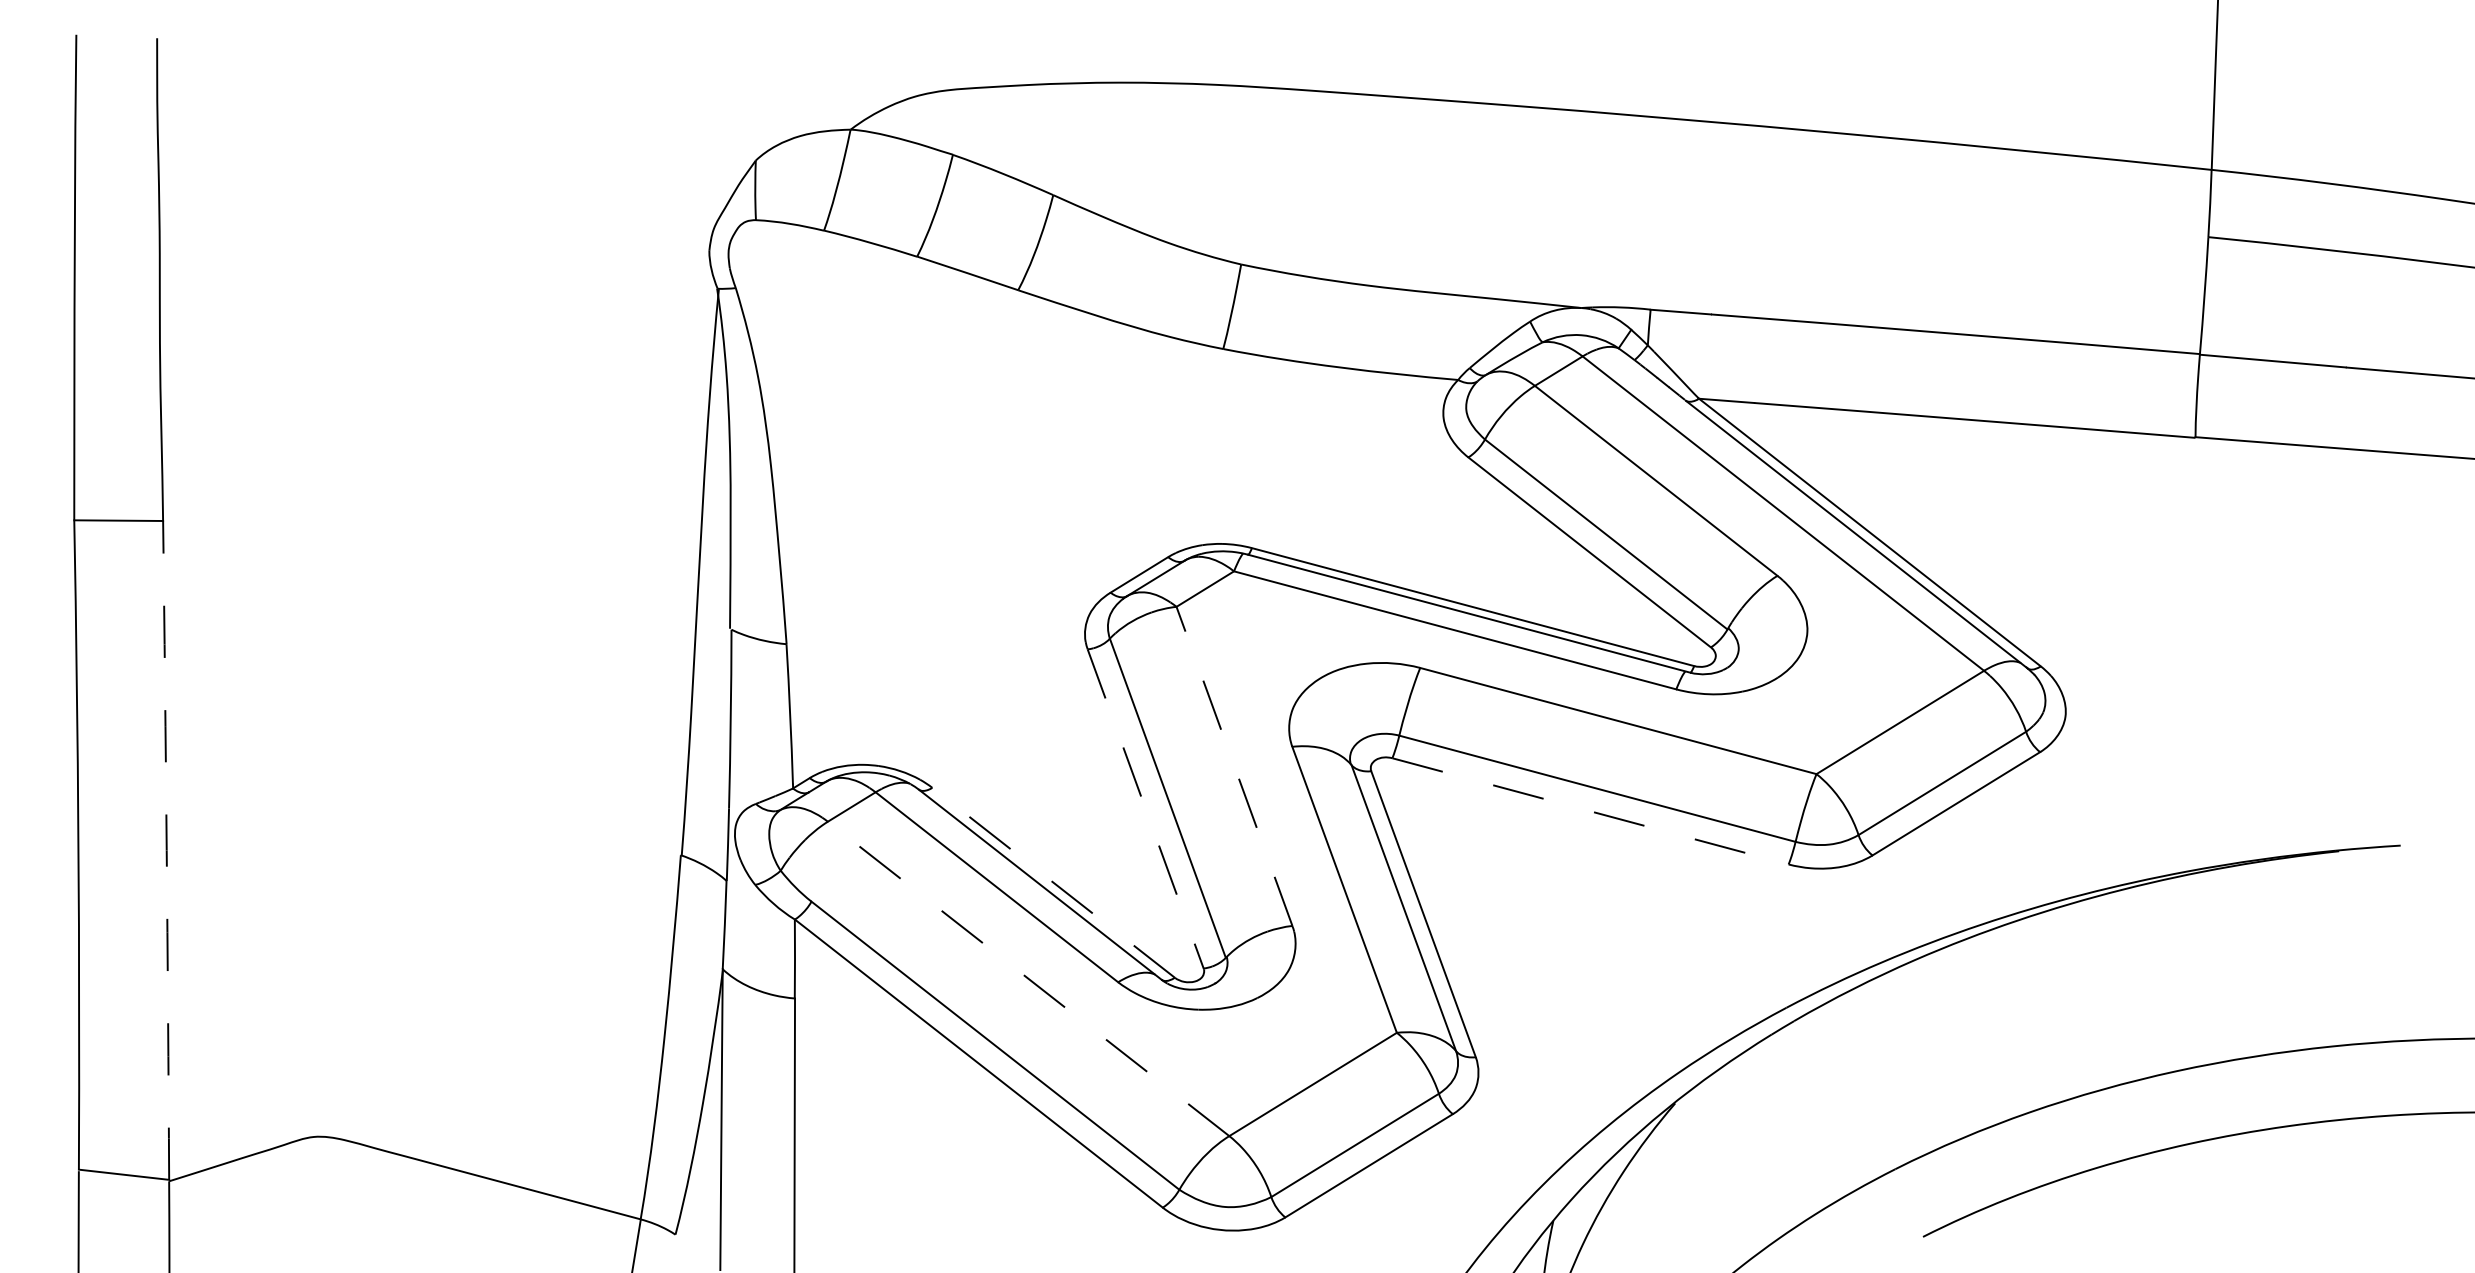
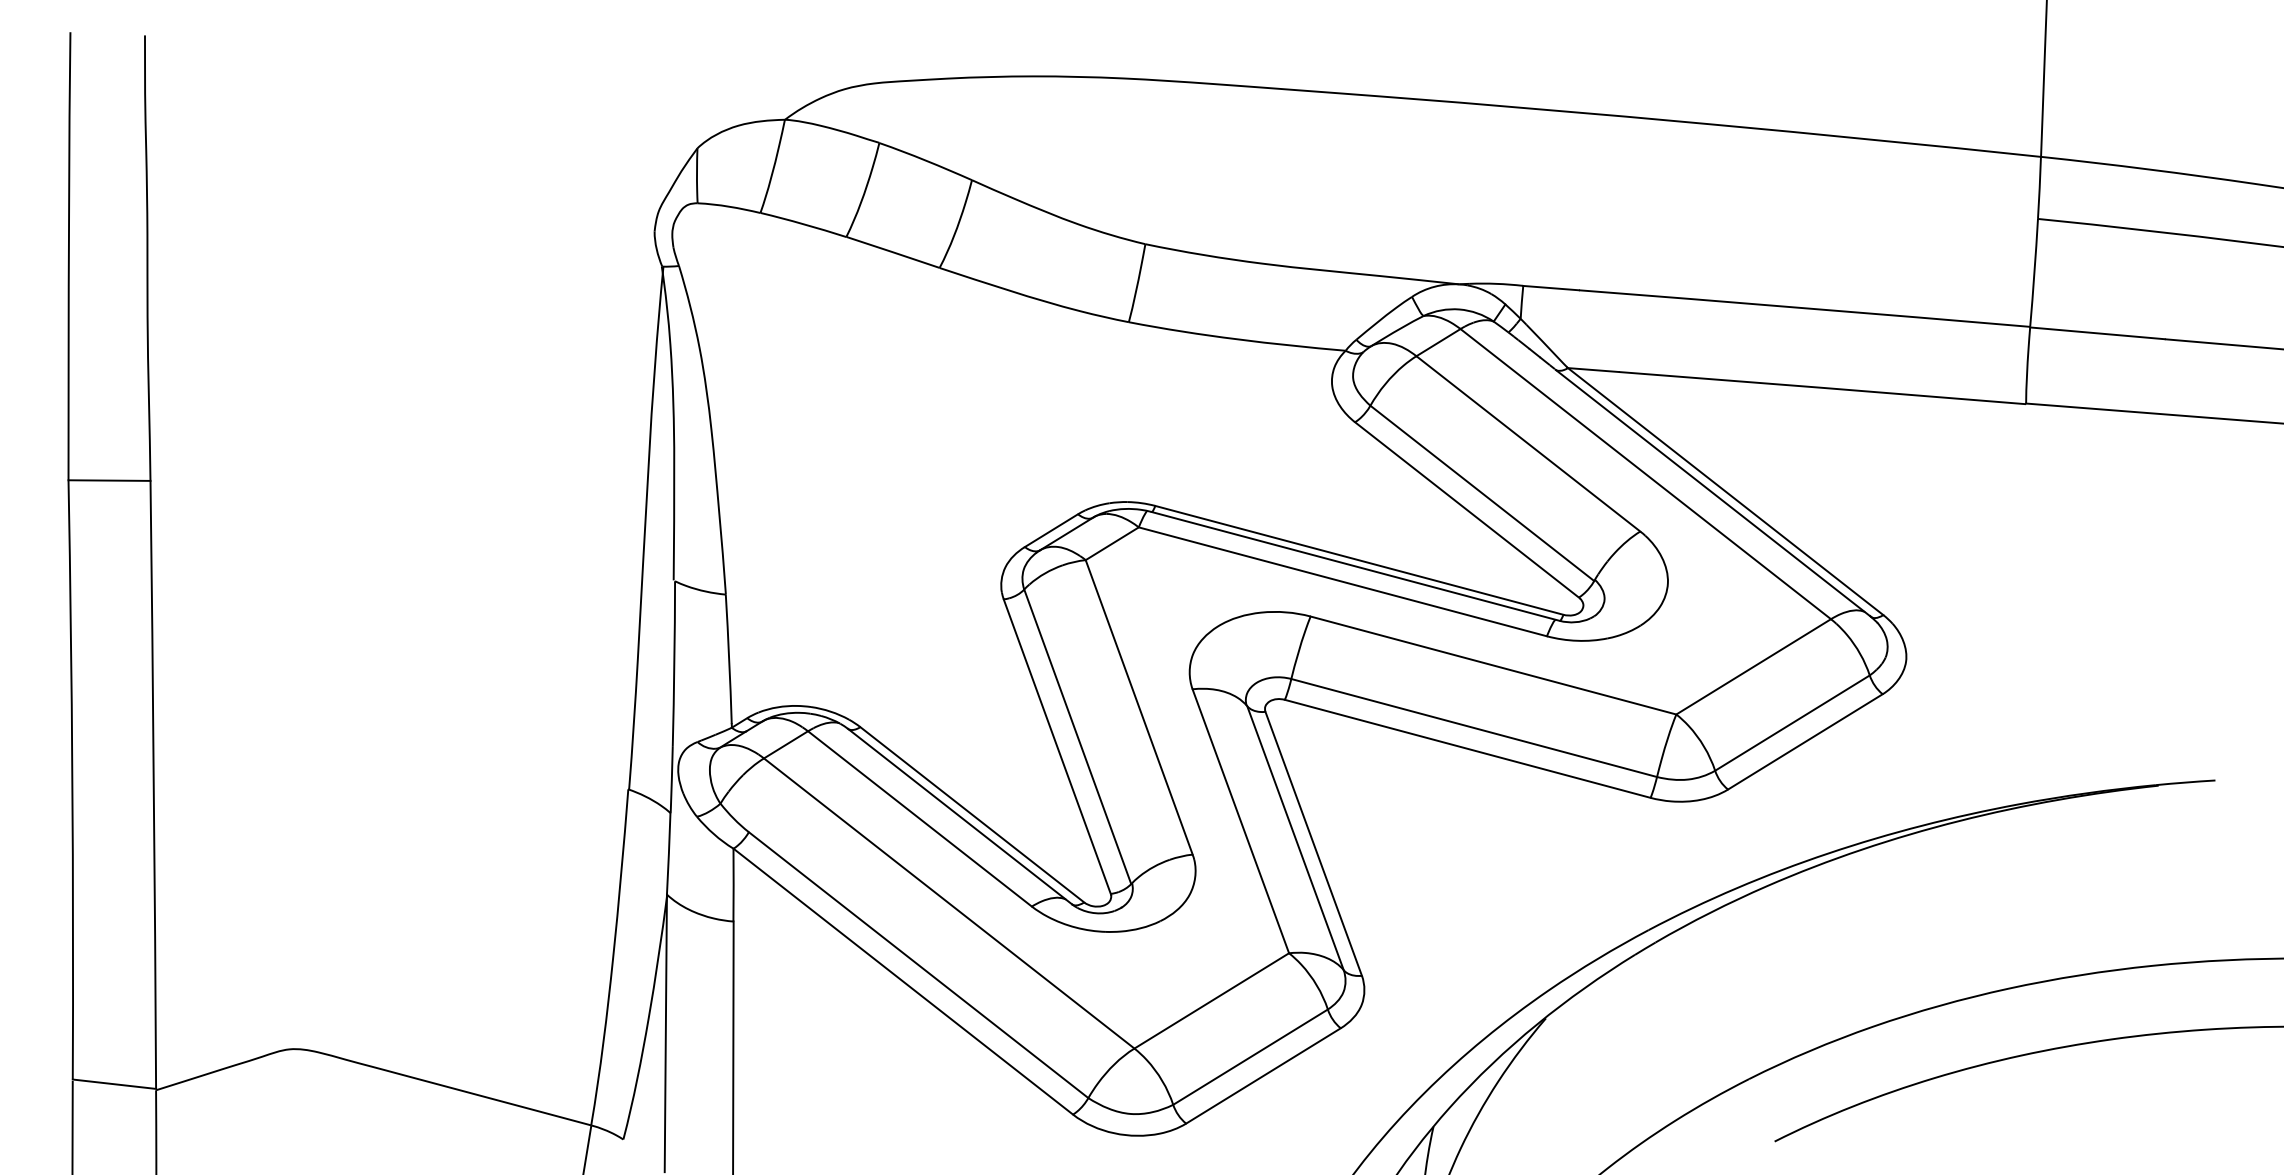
line: (1234, 766) -> (1139, 707), dashed -> solid
line: (1145, 809) -> (1057, 747), dashed -> solid
line: (1591, 812) -> (1468, 749), dashed -> solid
arc: (166, 849) -> (153, 784), dashed -> solid
line: (1052, 882) -> (971, 814), dashed -> solid
line: (1027, 978) -> (948, 903), dashed -> solid

